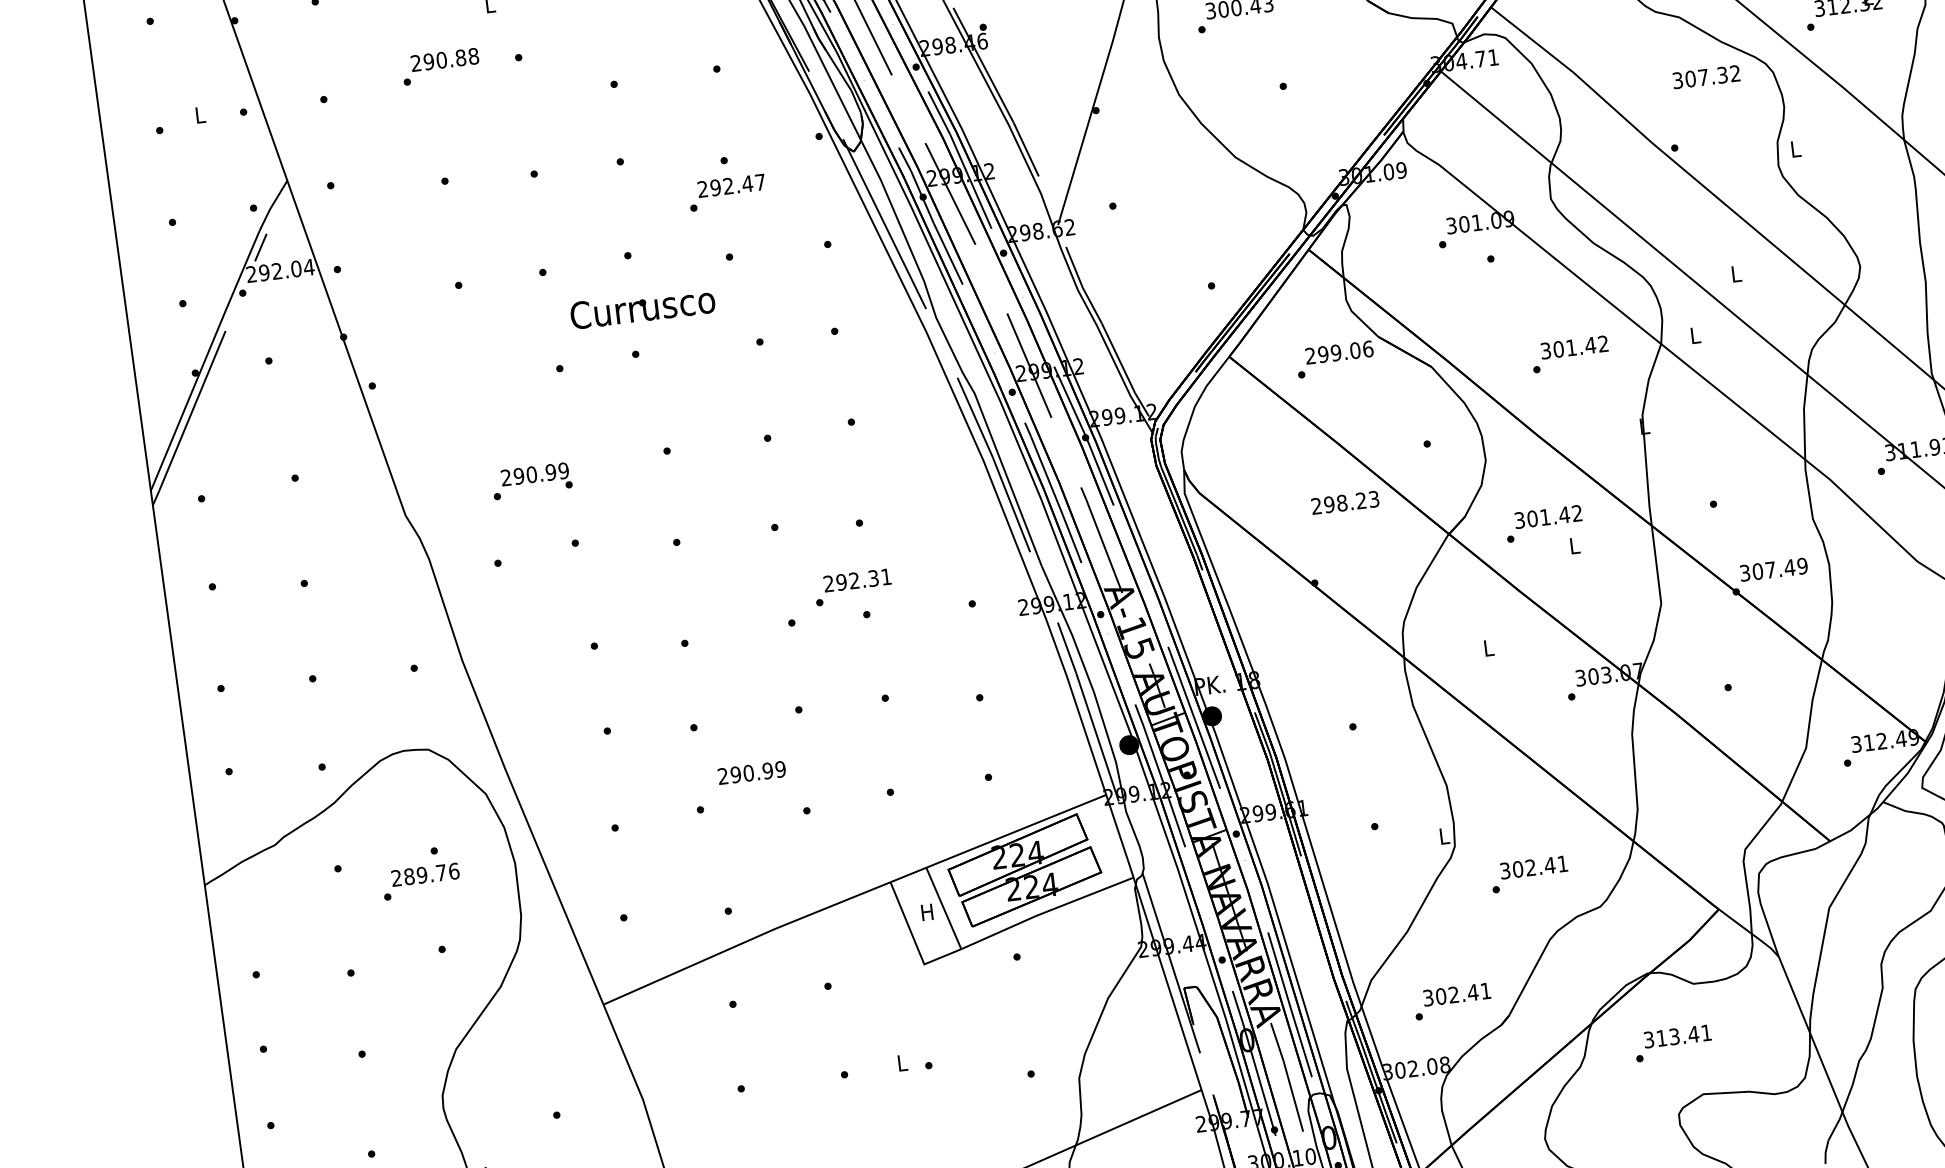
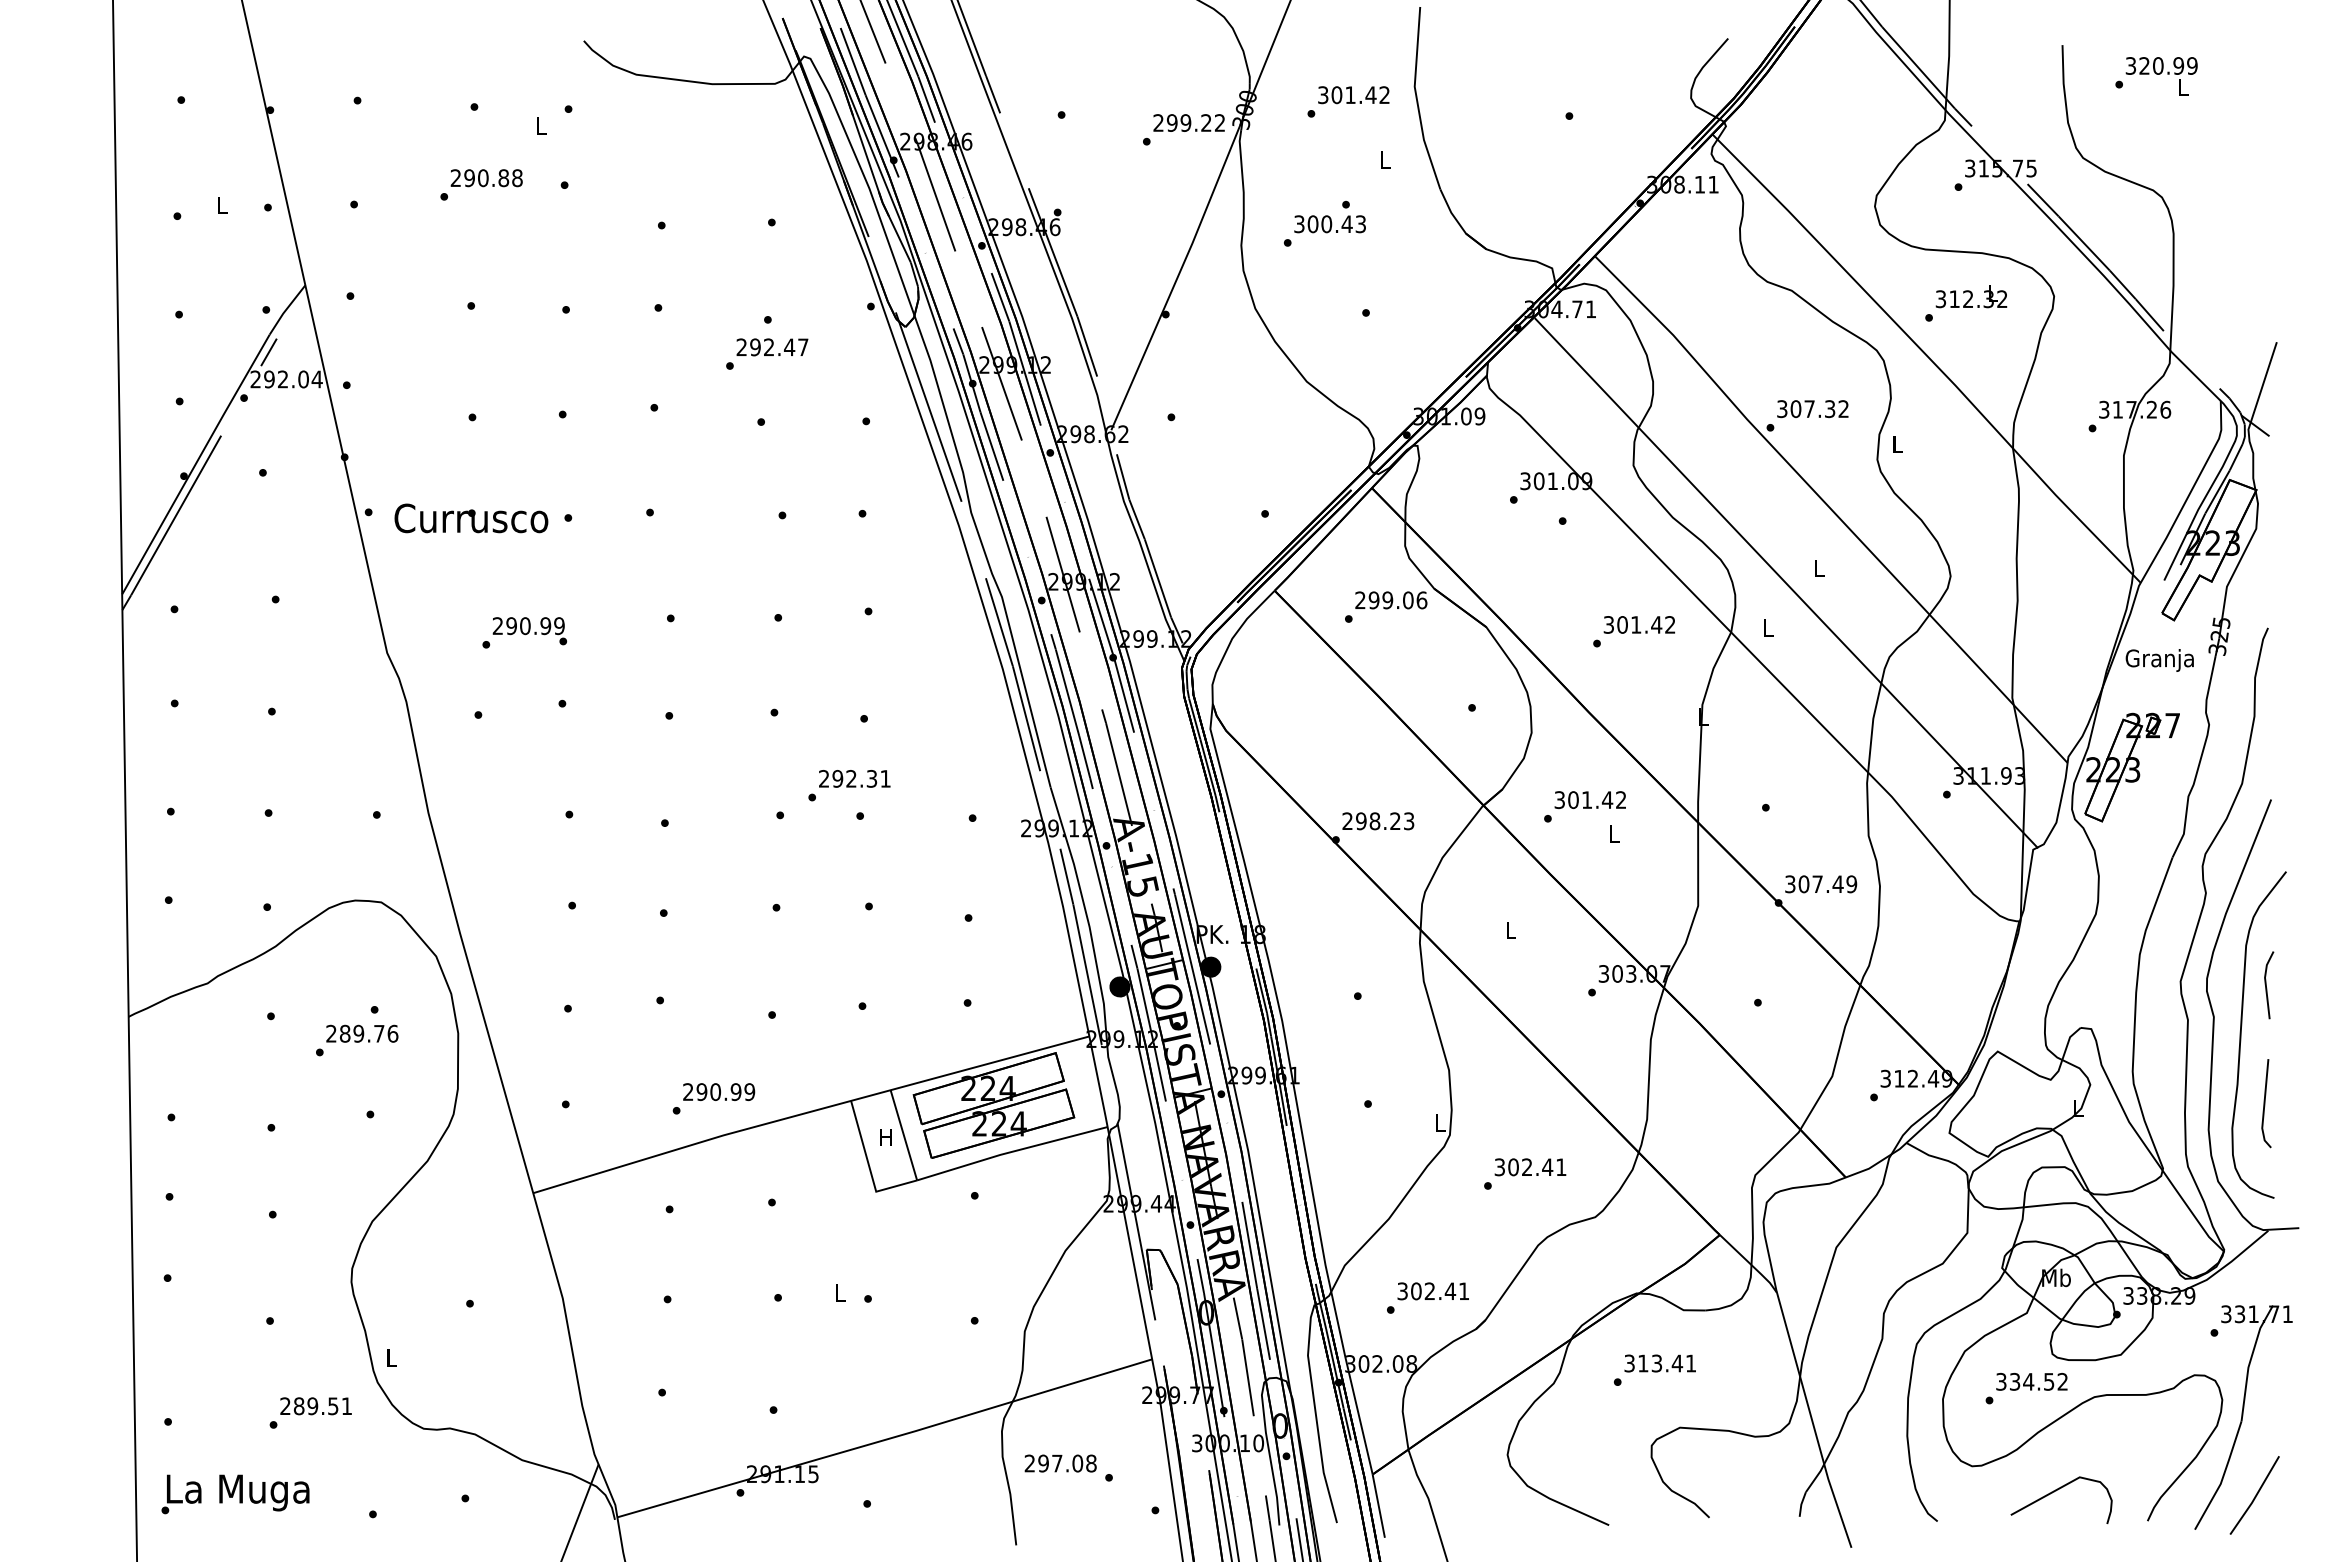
text: (1706, 77) -> (1812, 409), moved
text: (642, 307) -> (471, 518), moved
text: (1345, 502) -> (1378, 821), moved
text: (752, 773) -> (719, 1092), moved

